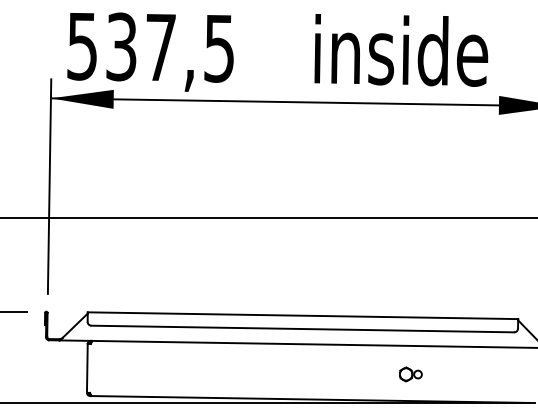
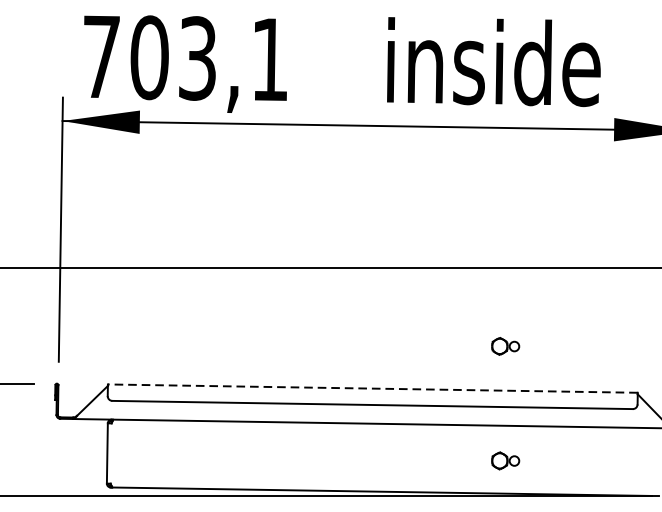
text: (150, 47) -> (185, 58), 537,5 -> 703,1
part: (410, 281) -> (505, 346), added
line: (302, 315) -> (372, 388), solid -> dashed

